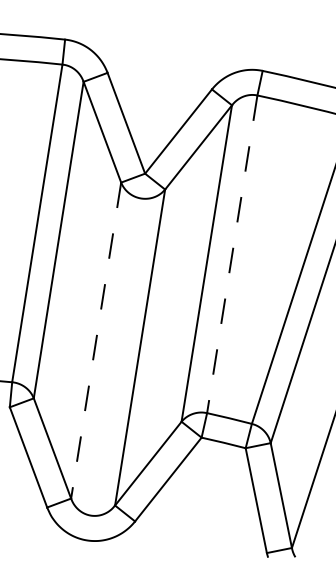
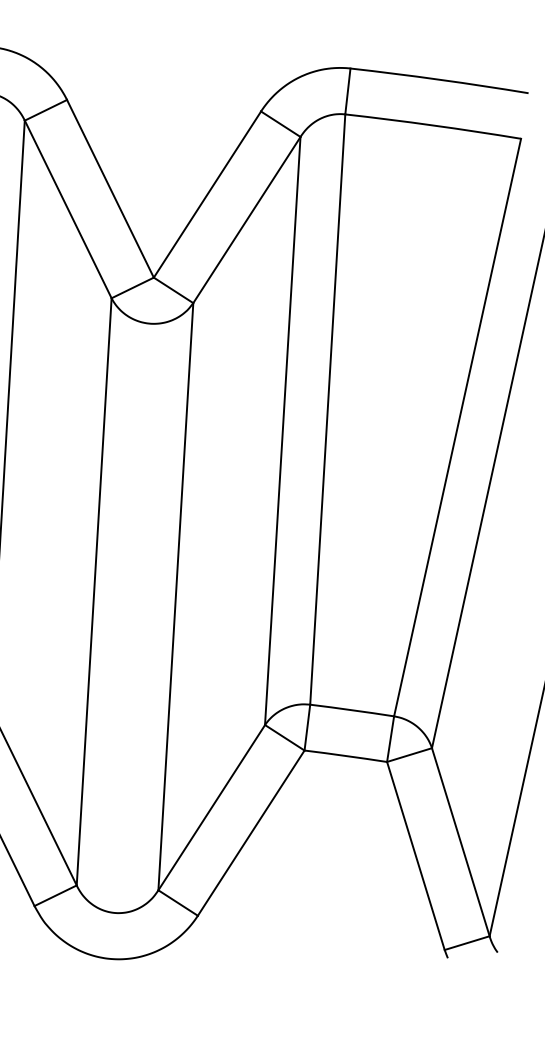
line: (232, 254) -> (328, 409), dashed -> solid
line: (96, 340) -> (94, 591), dashed -> solid

